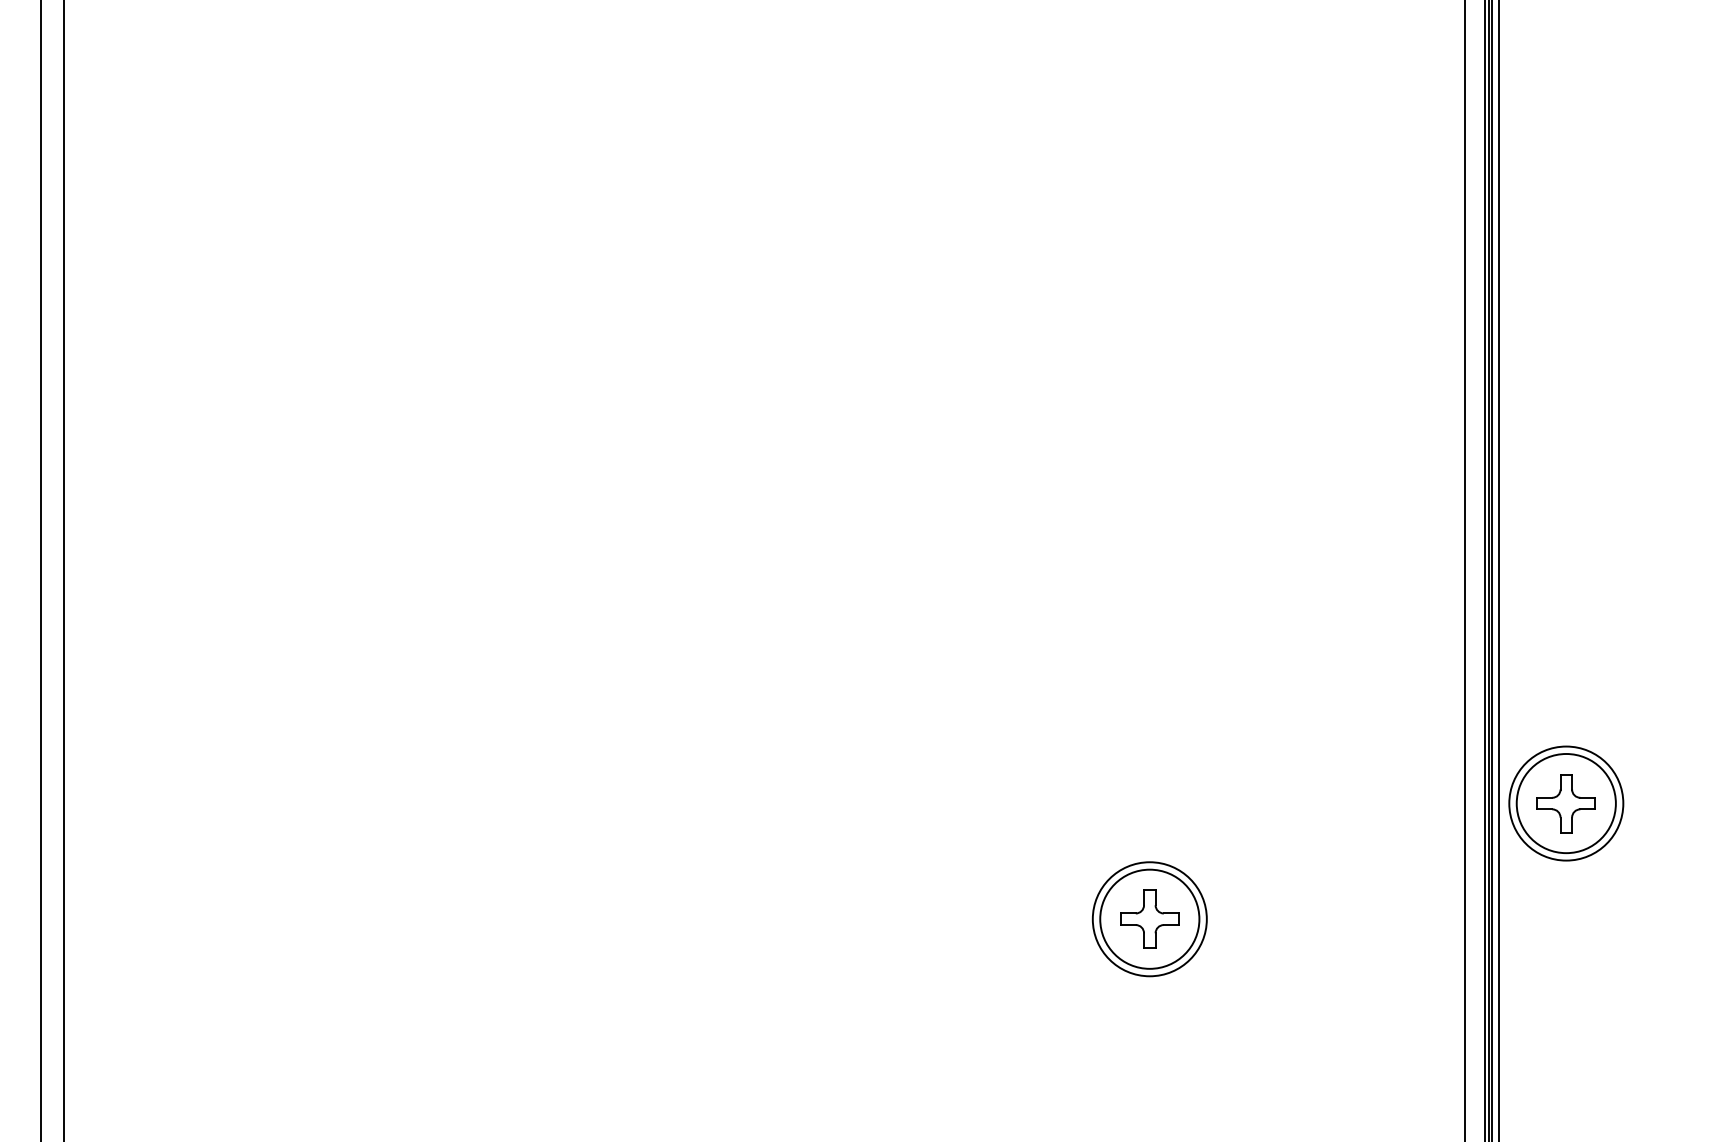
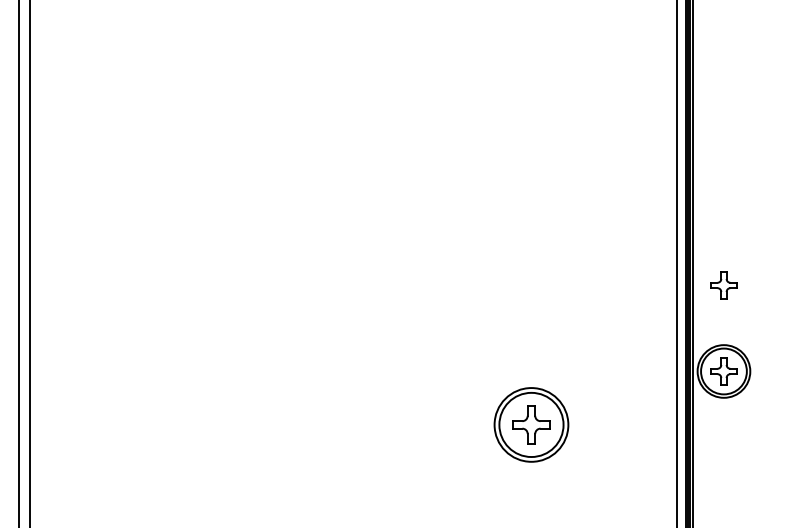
part: (1565, 617) -> (723, 285), added
part: (1149, 918) -> (531, 424), size x1.4

